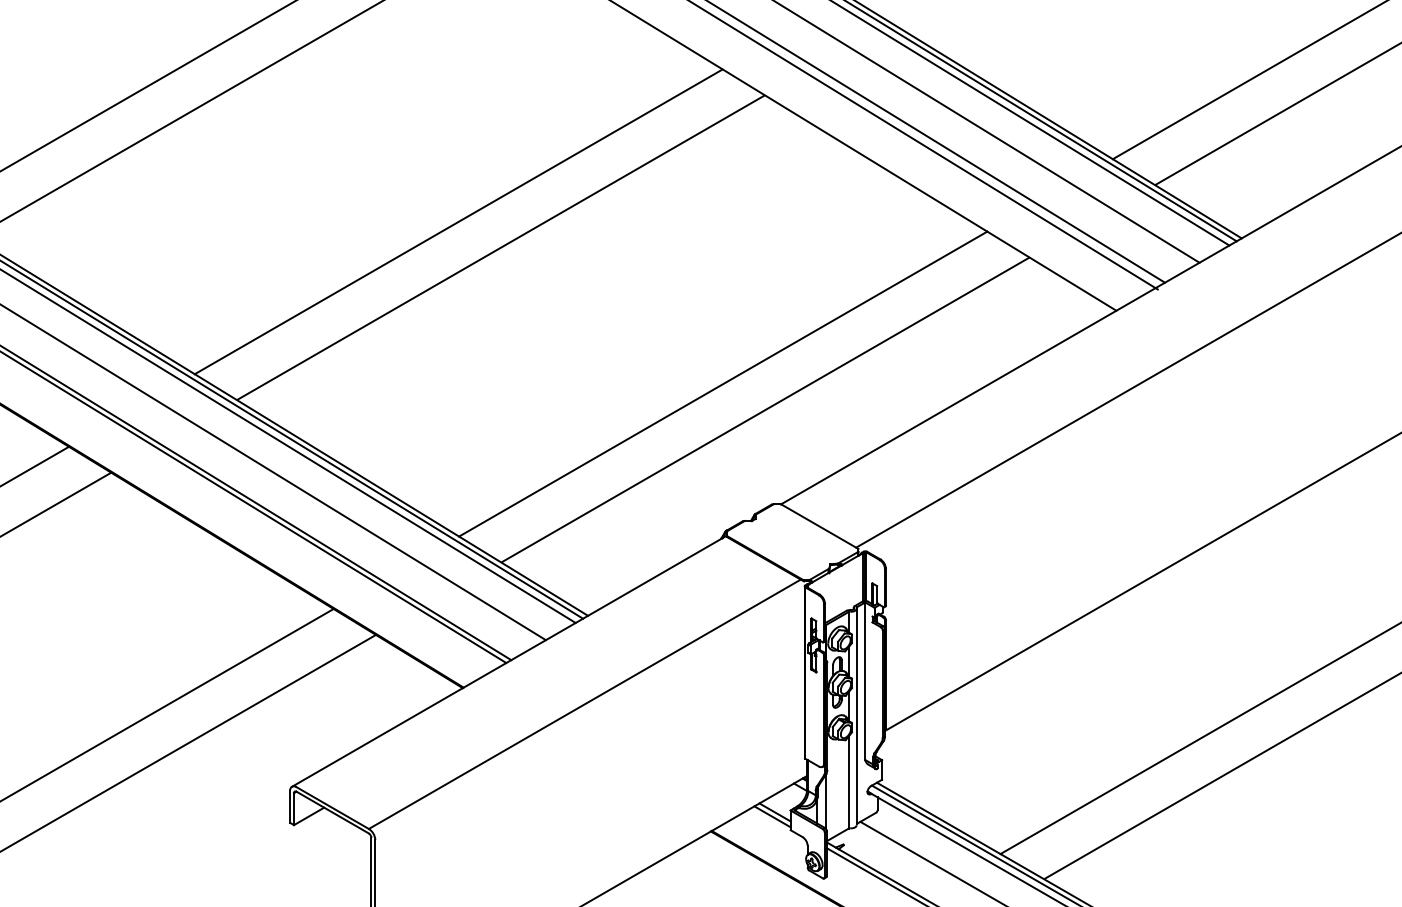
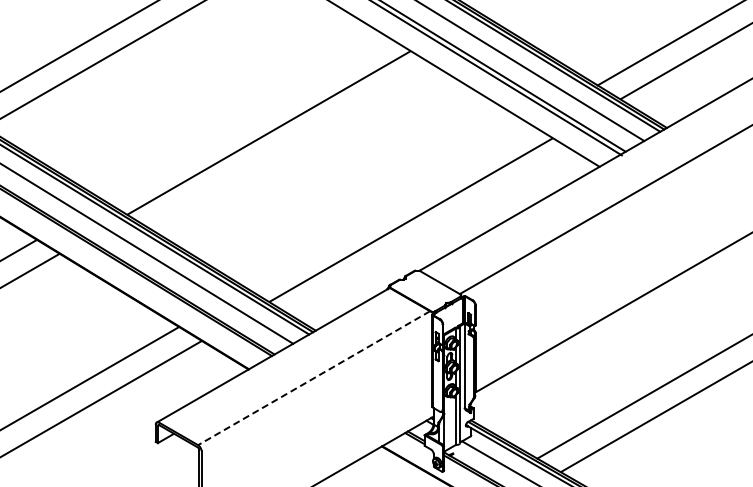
line: (458, 220) -> (246, 118), removed
line: (723, 384) -> (388, 206), removed
line: (585, 704) -> (314, 378), solid -> dashed

